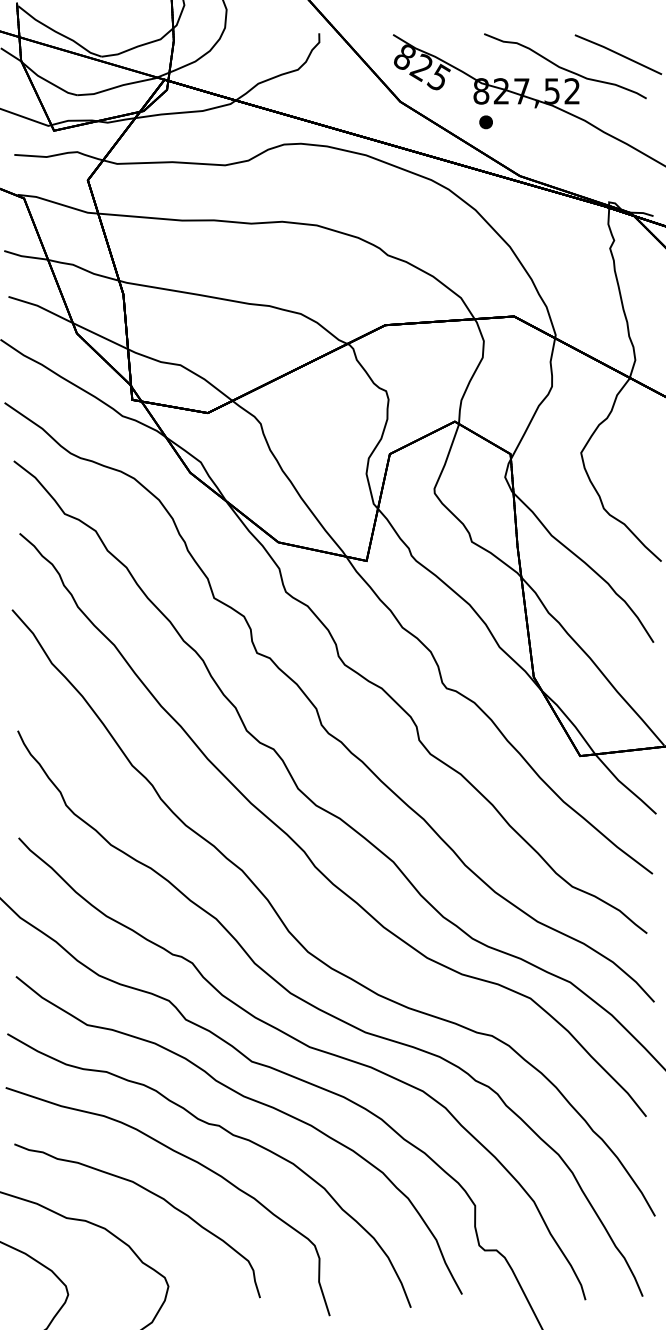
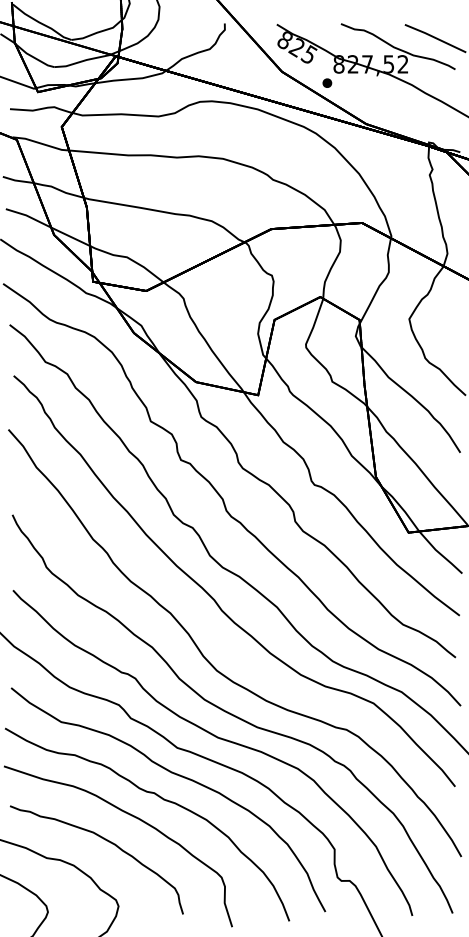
part: (486, 121) -> (327, 82), moved

